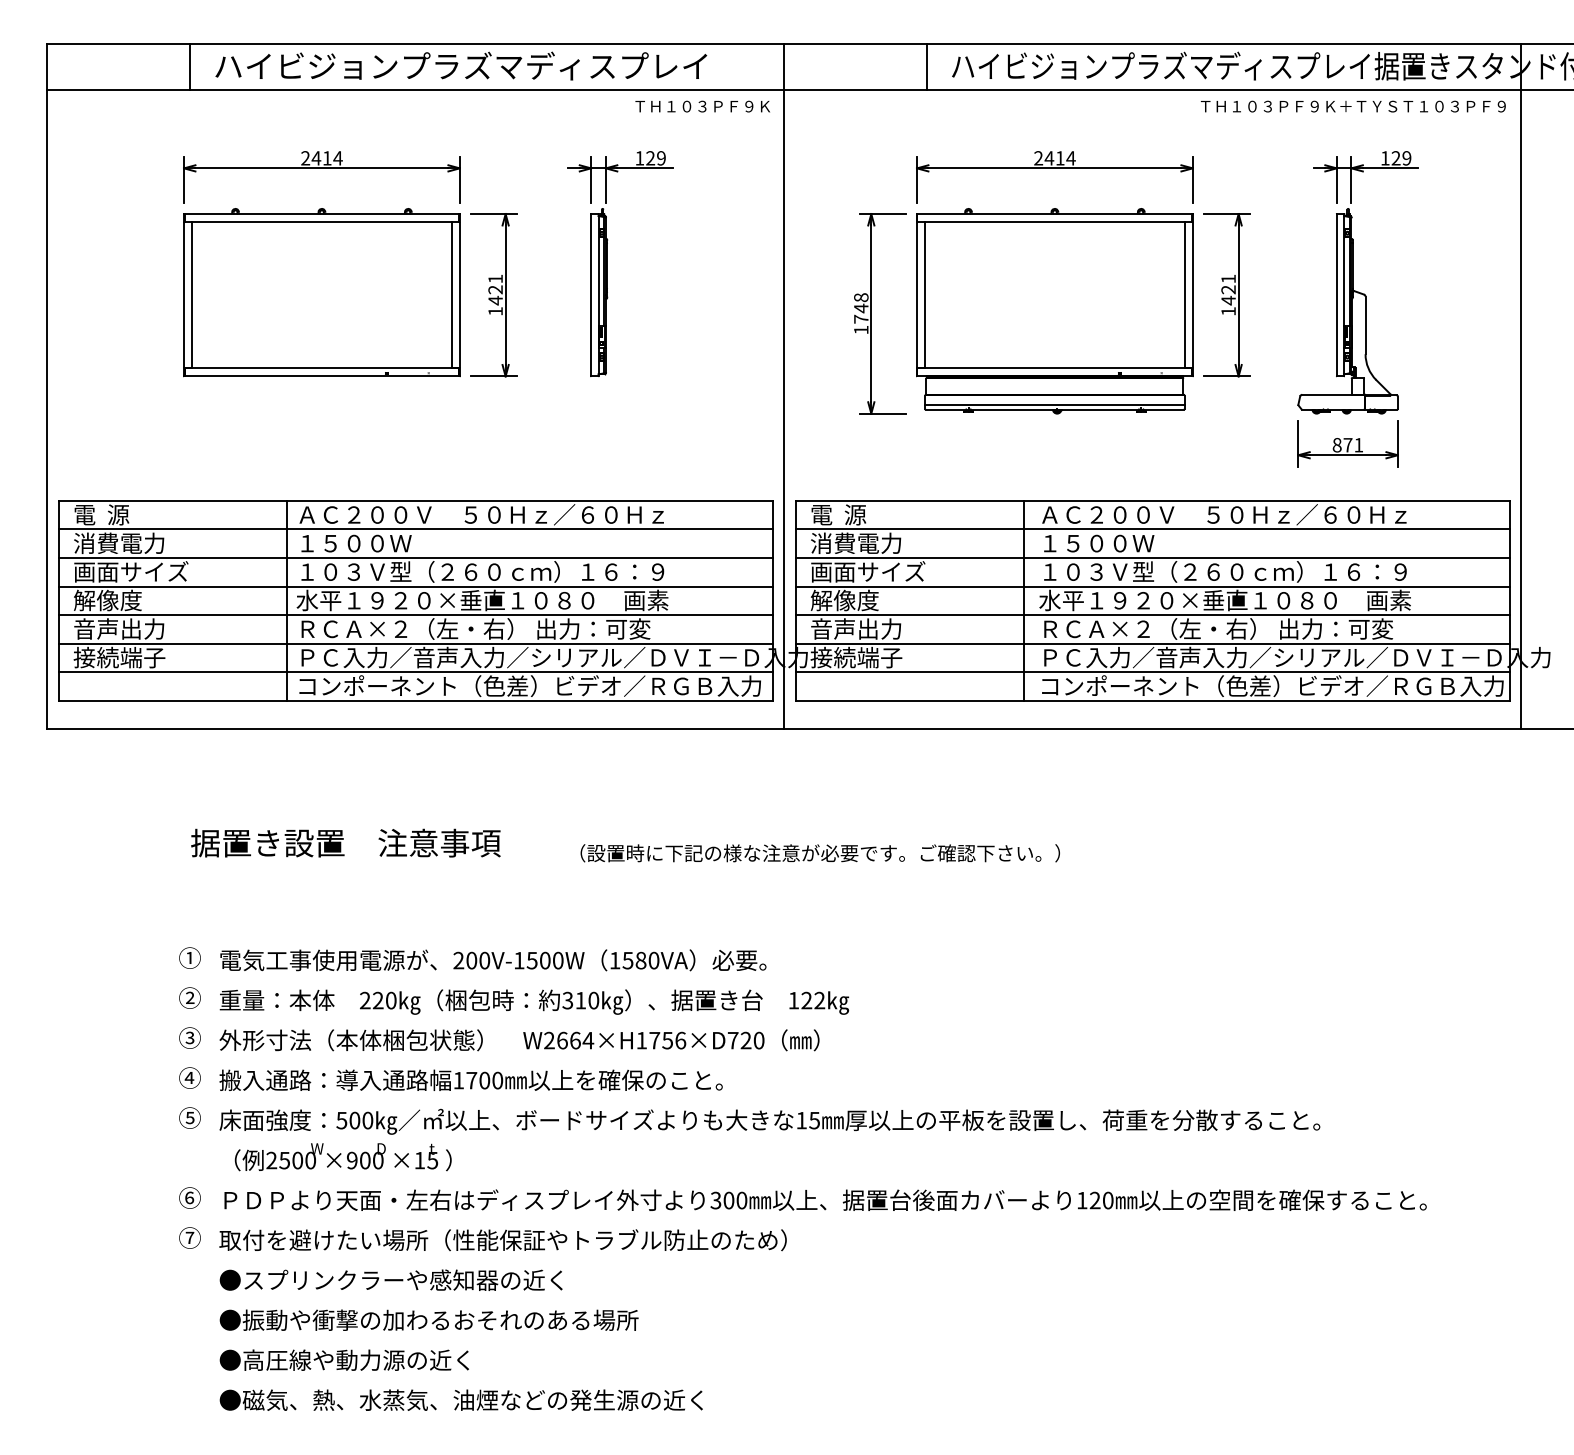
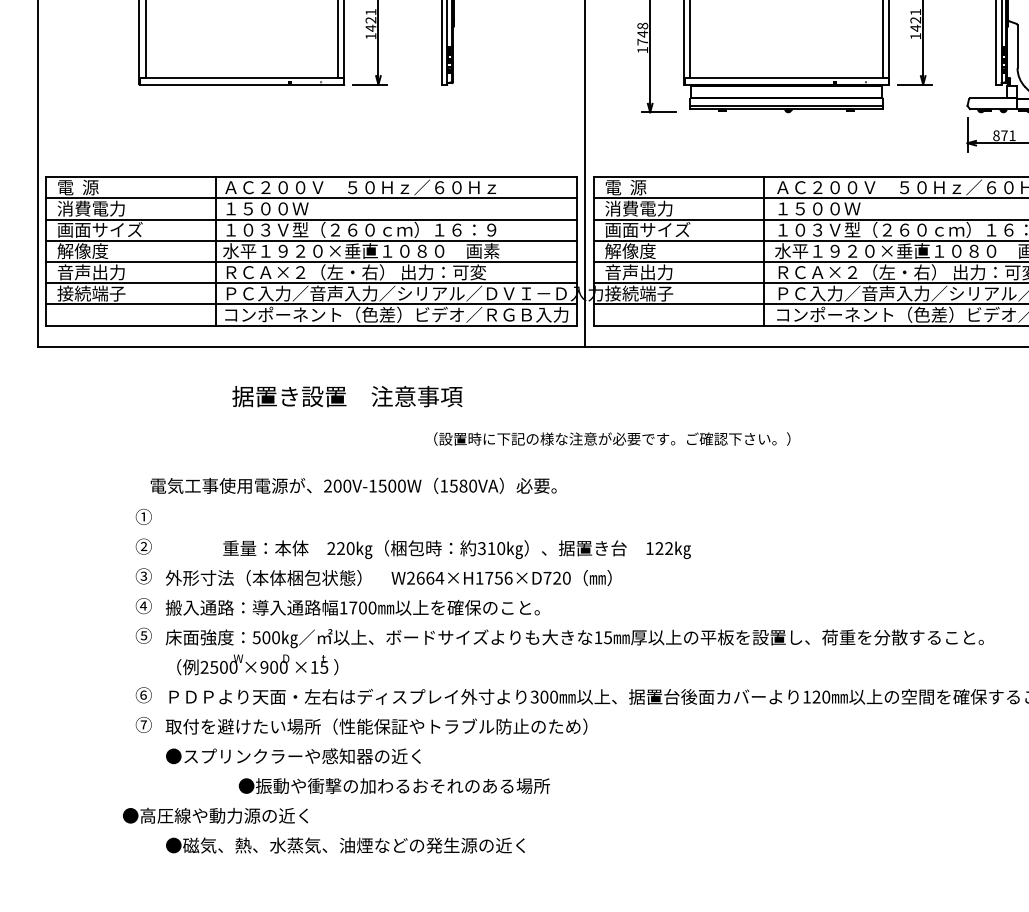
text: (345, 842) -> (347, 396), moved
text: (493, 960) -> (353, 486), moved
text: (534, 1001) -> (457, 549), moved
text: (428, 1319) -> (393, 785), moved
text: (343, 1359) -> (214, 815), moved

